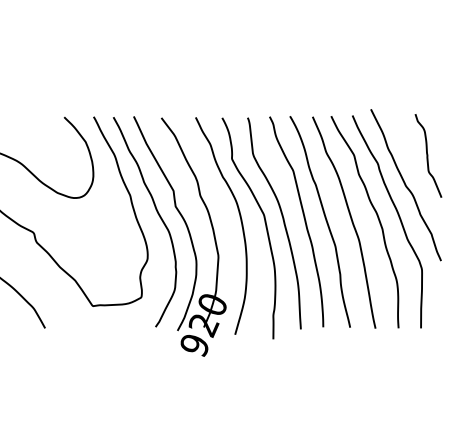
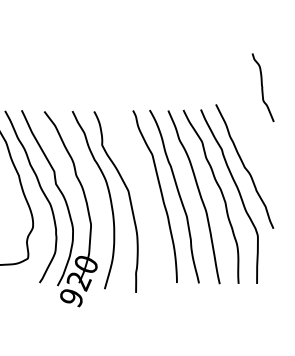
curve: (428, 155) -> (263, 87), moved
curve: (282, 220) -> (143, 195), removed

